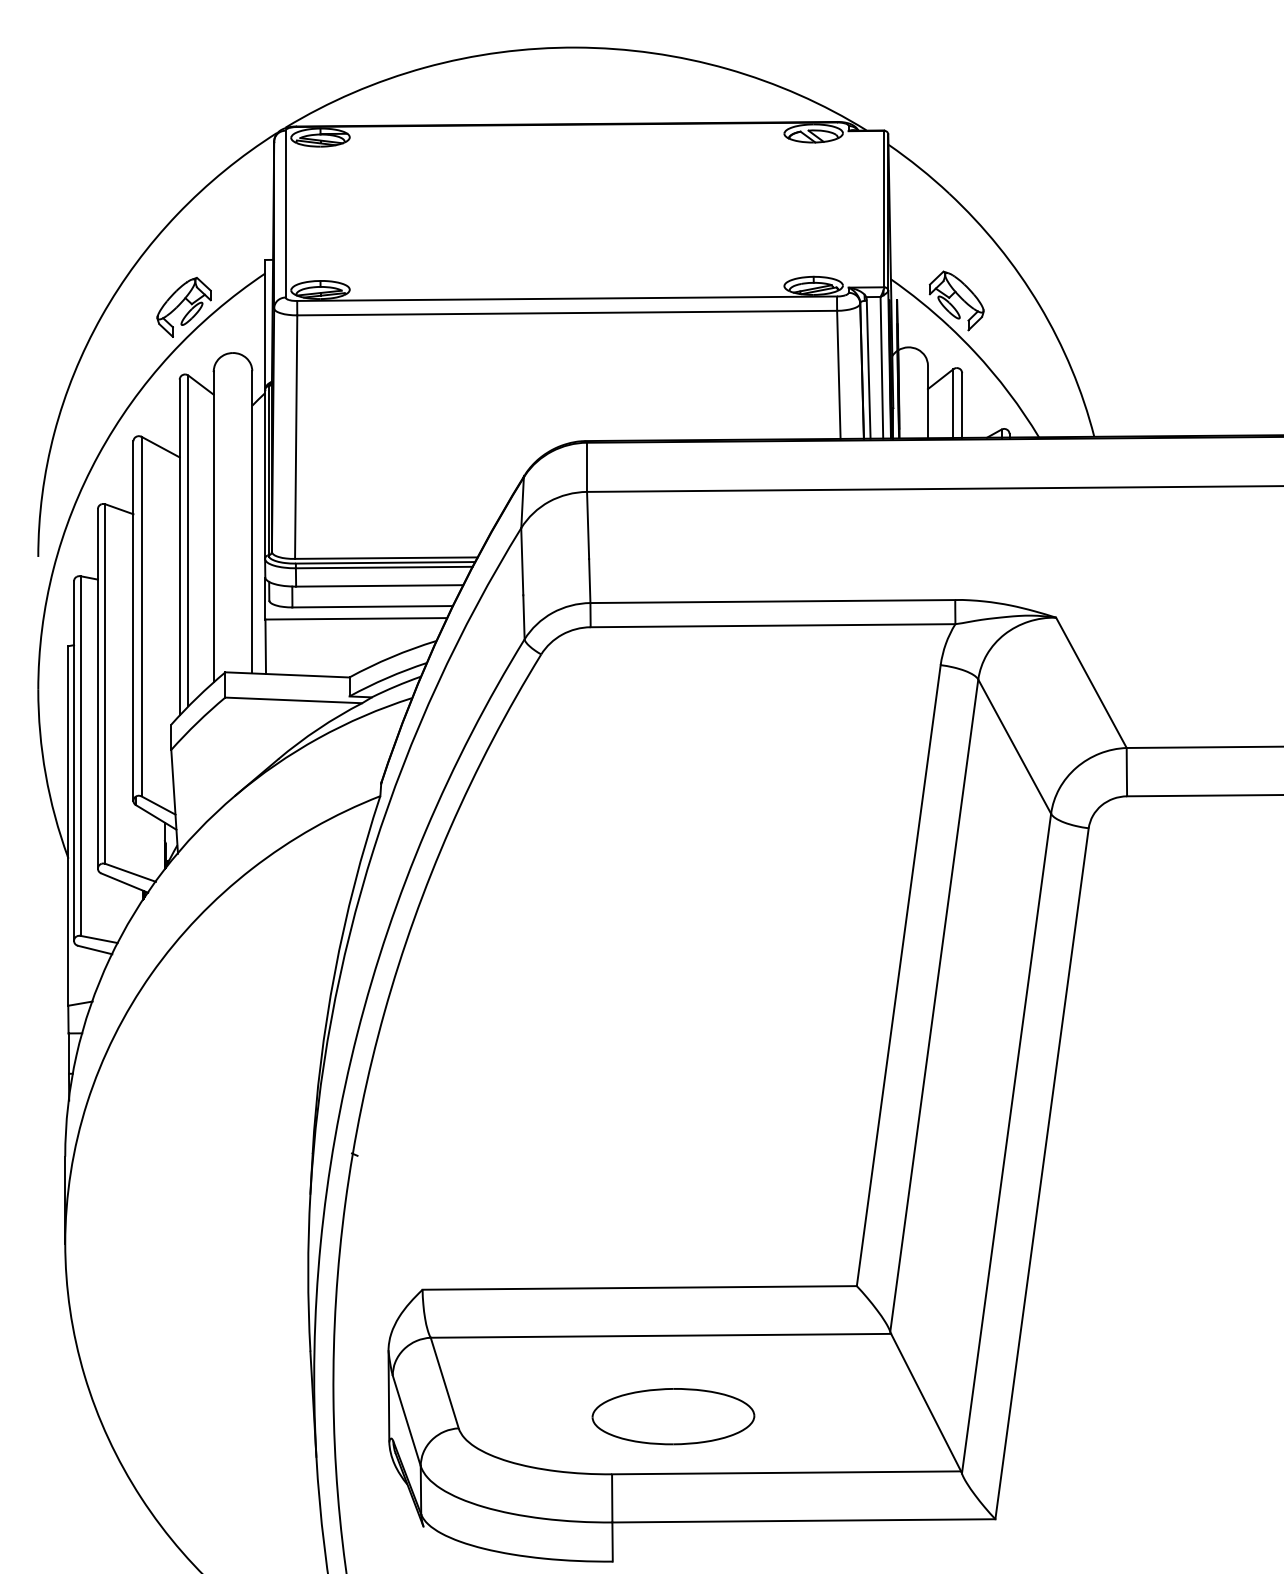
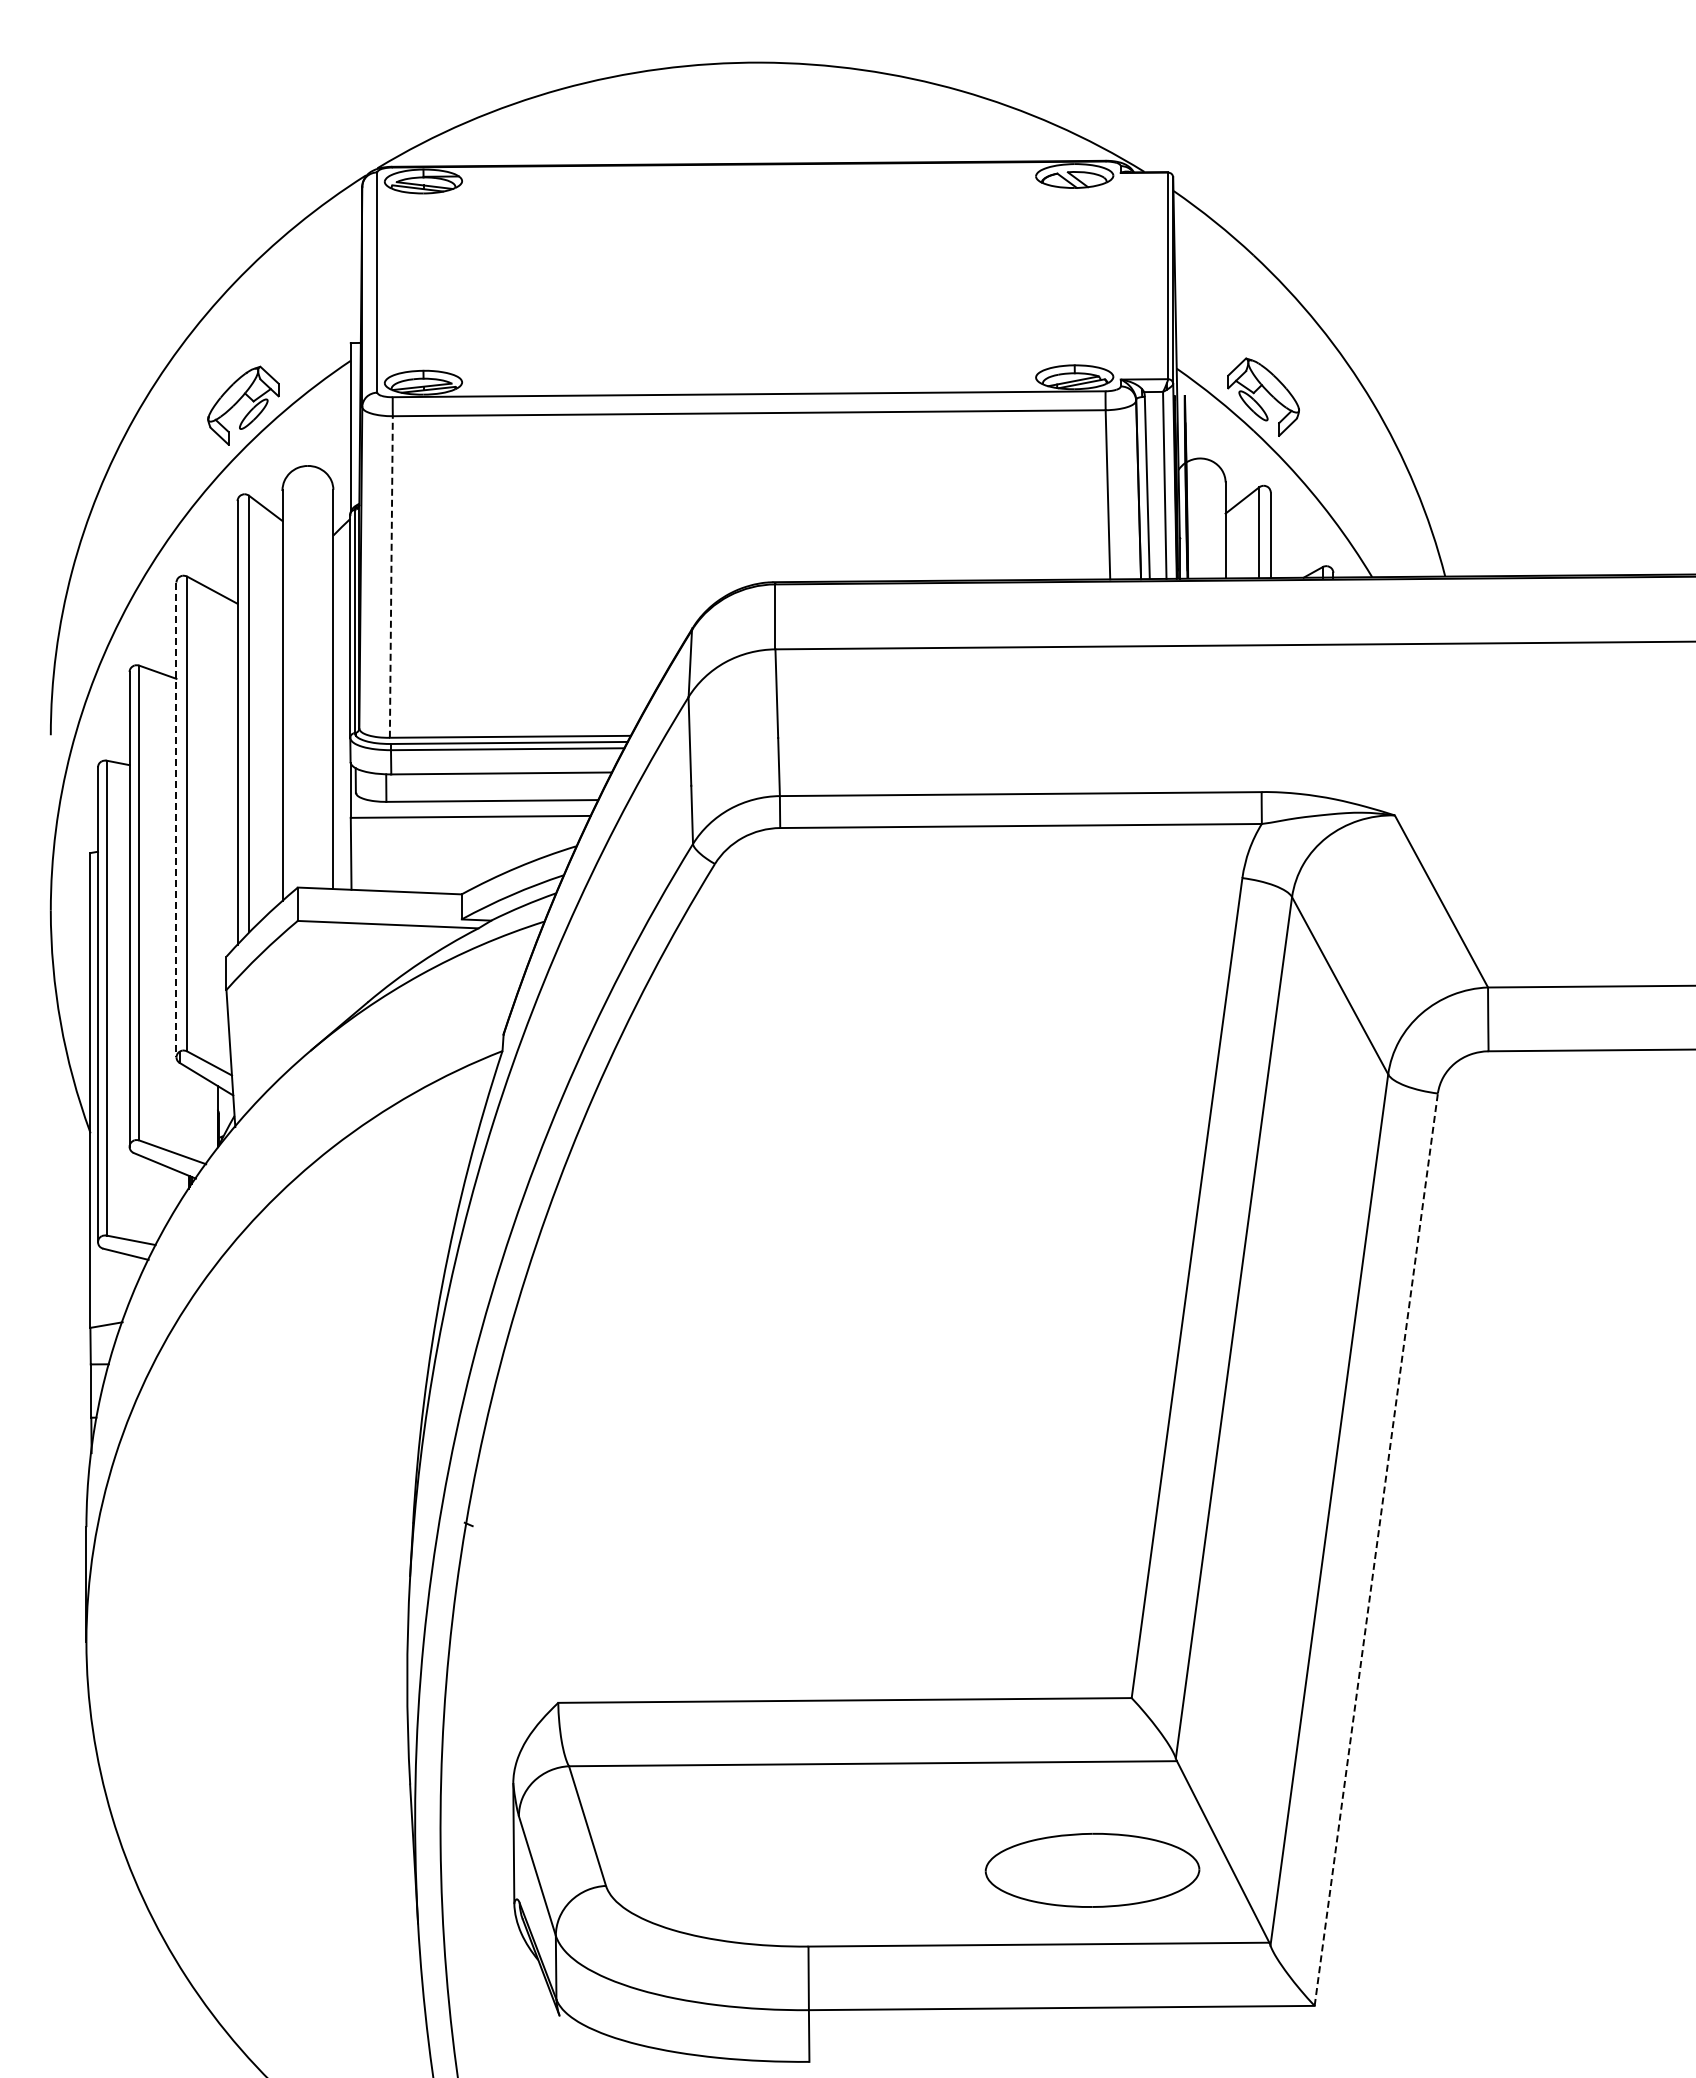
line: (296, 437) -> (391, 577), solid -> dashed
line: (133, 621) -> (176, 820), solid -> dashed
line: (1042, 1173) -> (1376, 1549), solid -> dashed
part: (673, 1415) -> (1092, 1869), moved

